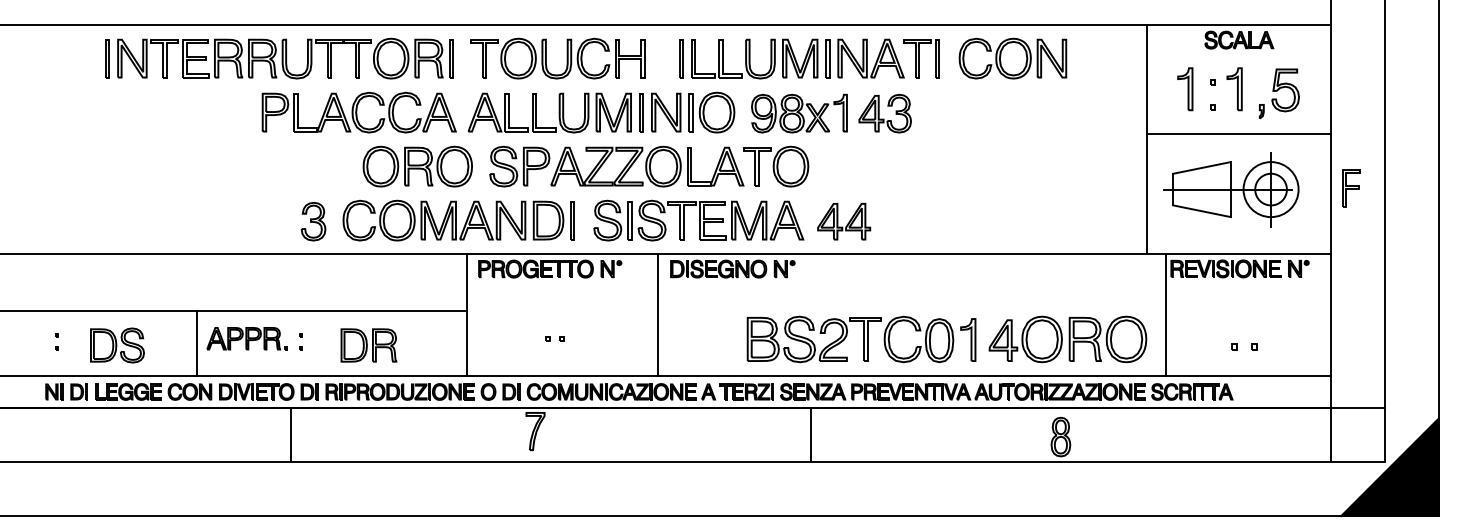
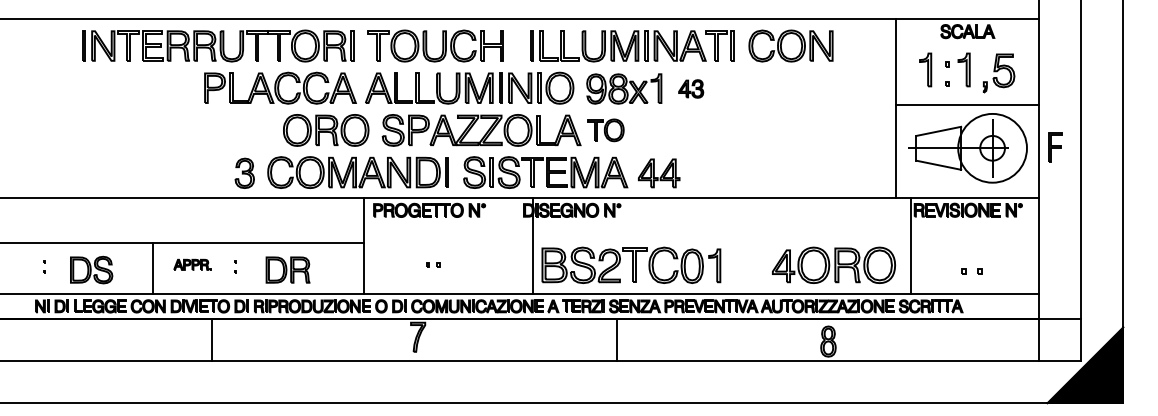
part: (884, 113) -> (690, 88), size x0.6
part: (776, 166) -> (606, 130), size x0.7
circle: (1270, 189) -> (992, 148), size x1.6
line: (658, 314) -> (532, 245), moved
part: (246, 338) -> (192, 264), size x0.6
part: (861, 339) -> (631, 265), moved
line: (291, 434) -> (211, 339), moved
line: (810, 434) -> (616, 339), moved

